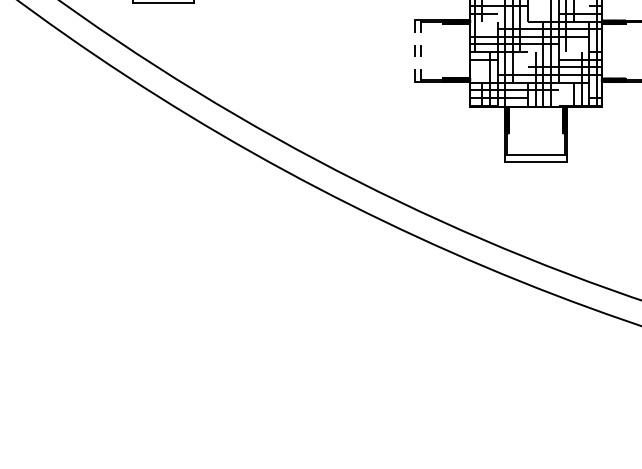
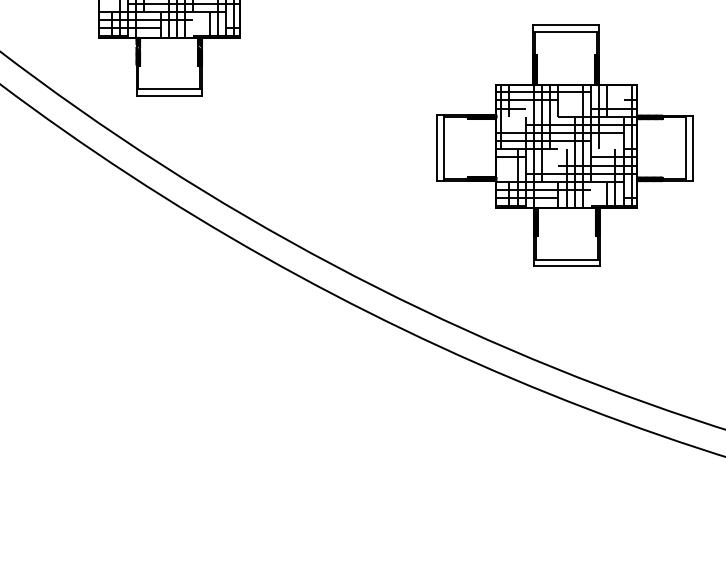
line: (414, 51) -> (437, 148), dashed -> solid
line: (421, 51) -> (444, 148), dashed -> solid

